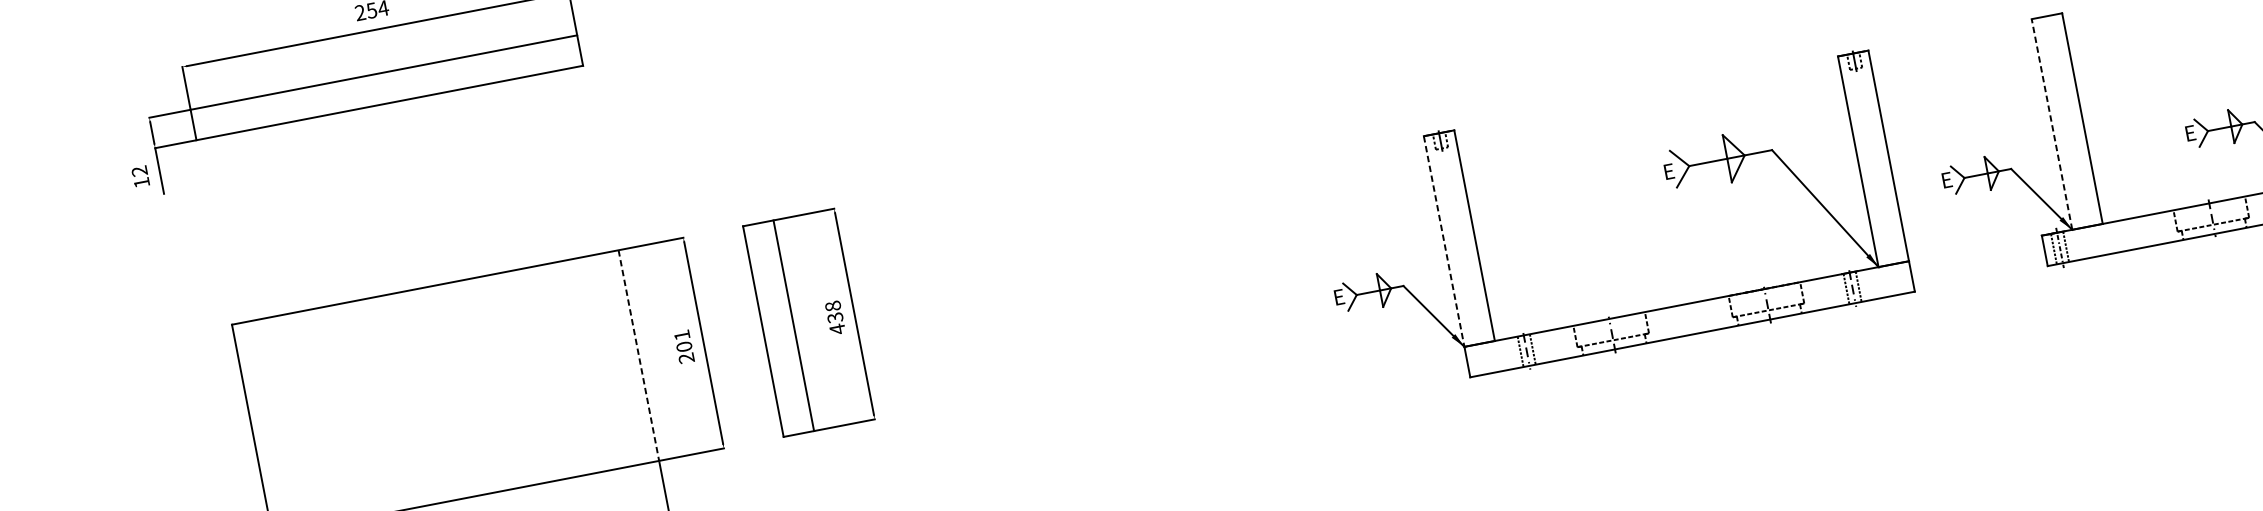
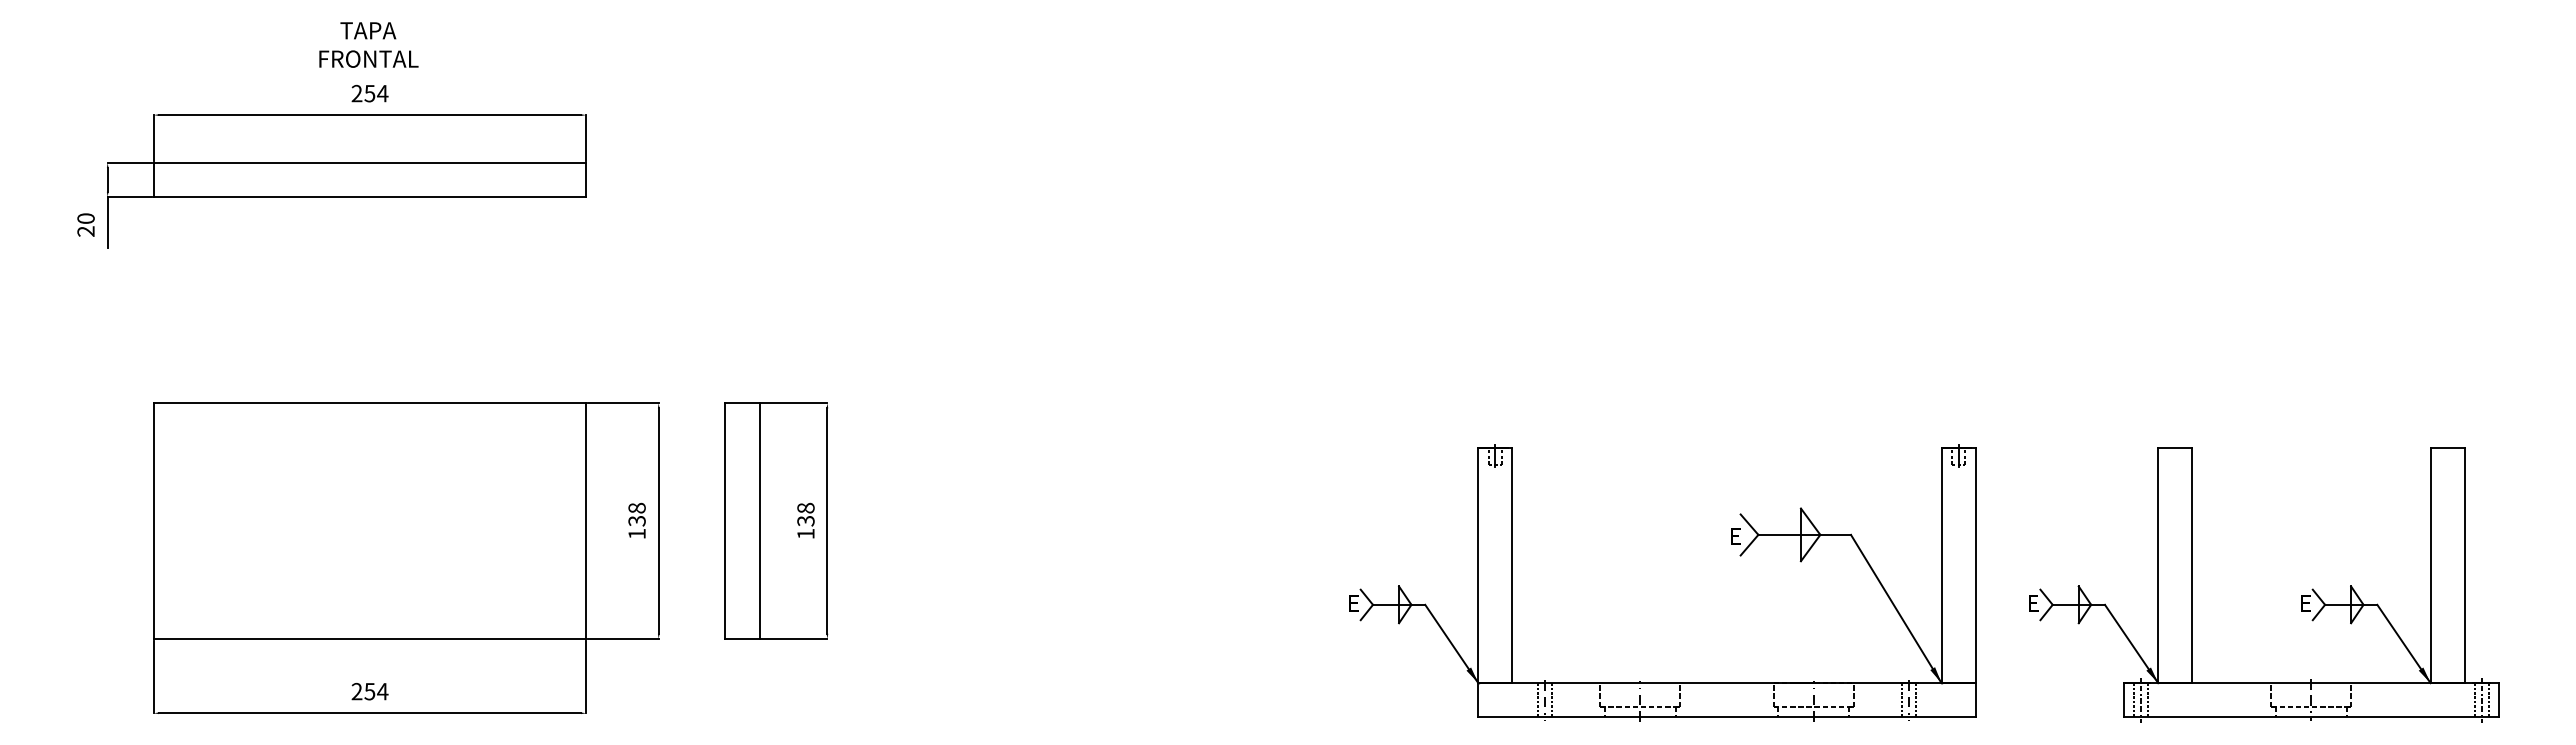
line: (2052, 124) -> (2158, 565), dashed -> solid
text: (140, 176) -> (85, 224), 12 -> 20
line: (1444, 241) -> (1478, 565), dashed -> solid
text: (837, 328) -> (805, 533), 438 -> 138
text: (683, 346) -> (636, 520), 201 -> 138
line: (639, 355) -> (586, 521), dashed -> solid

